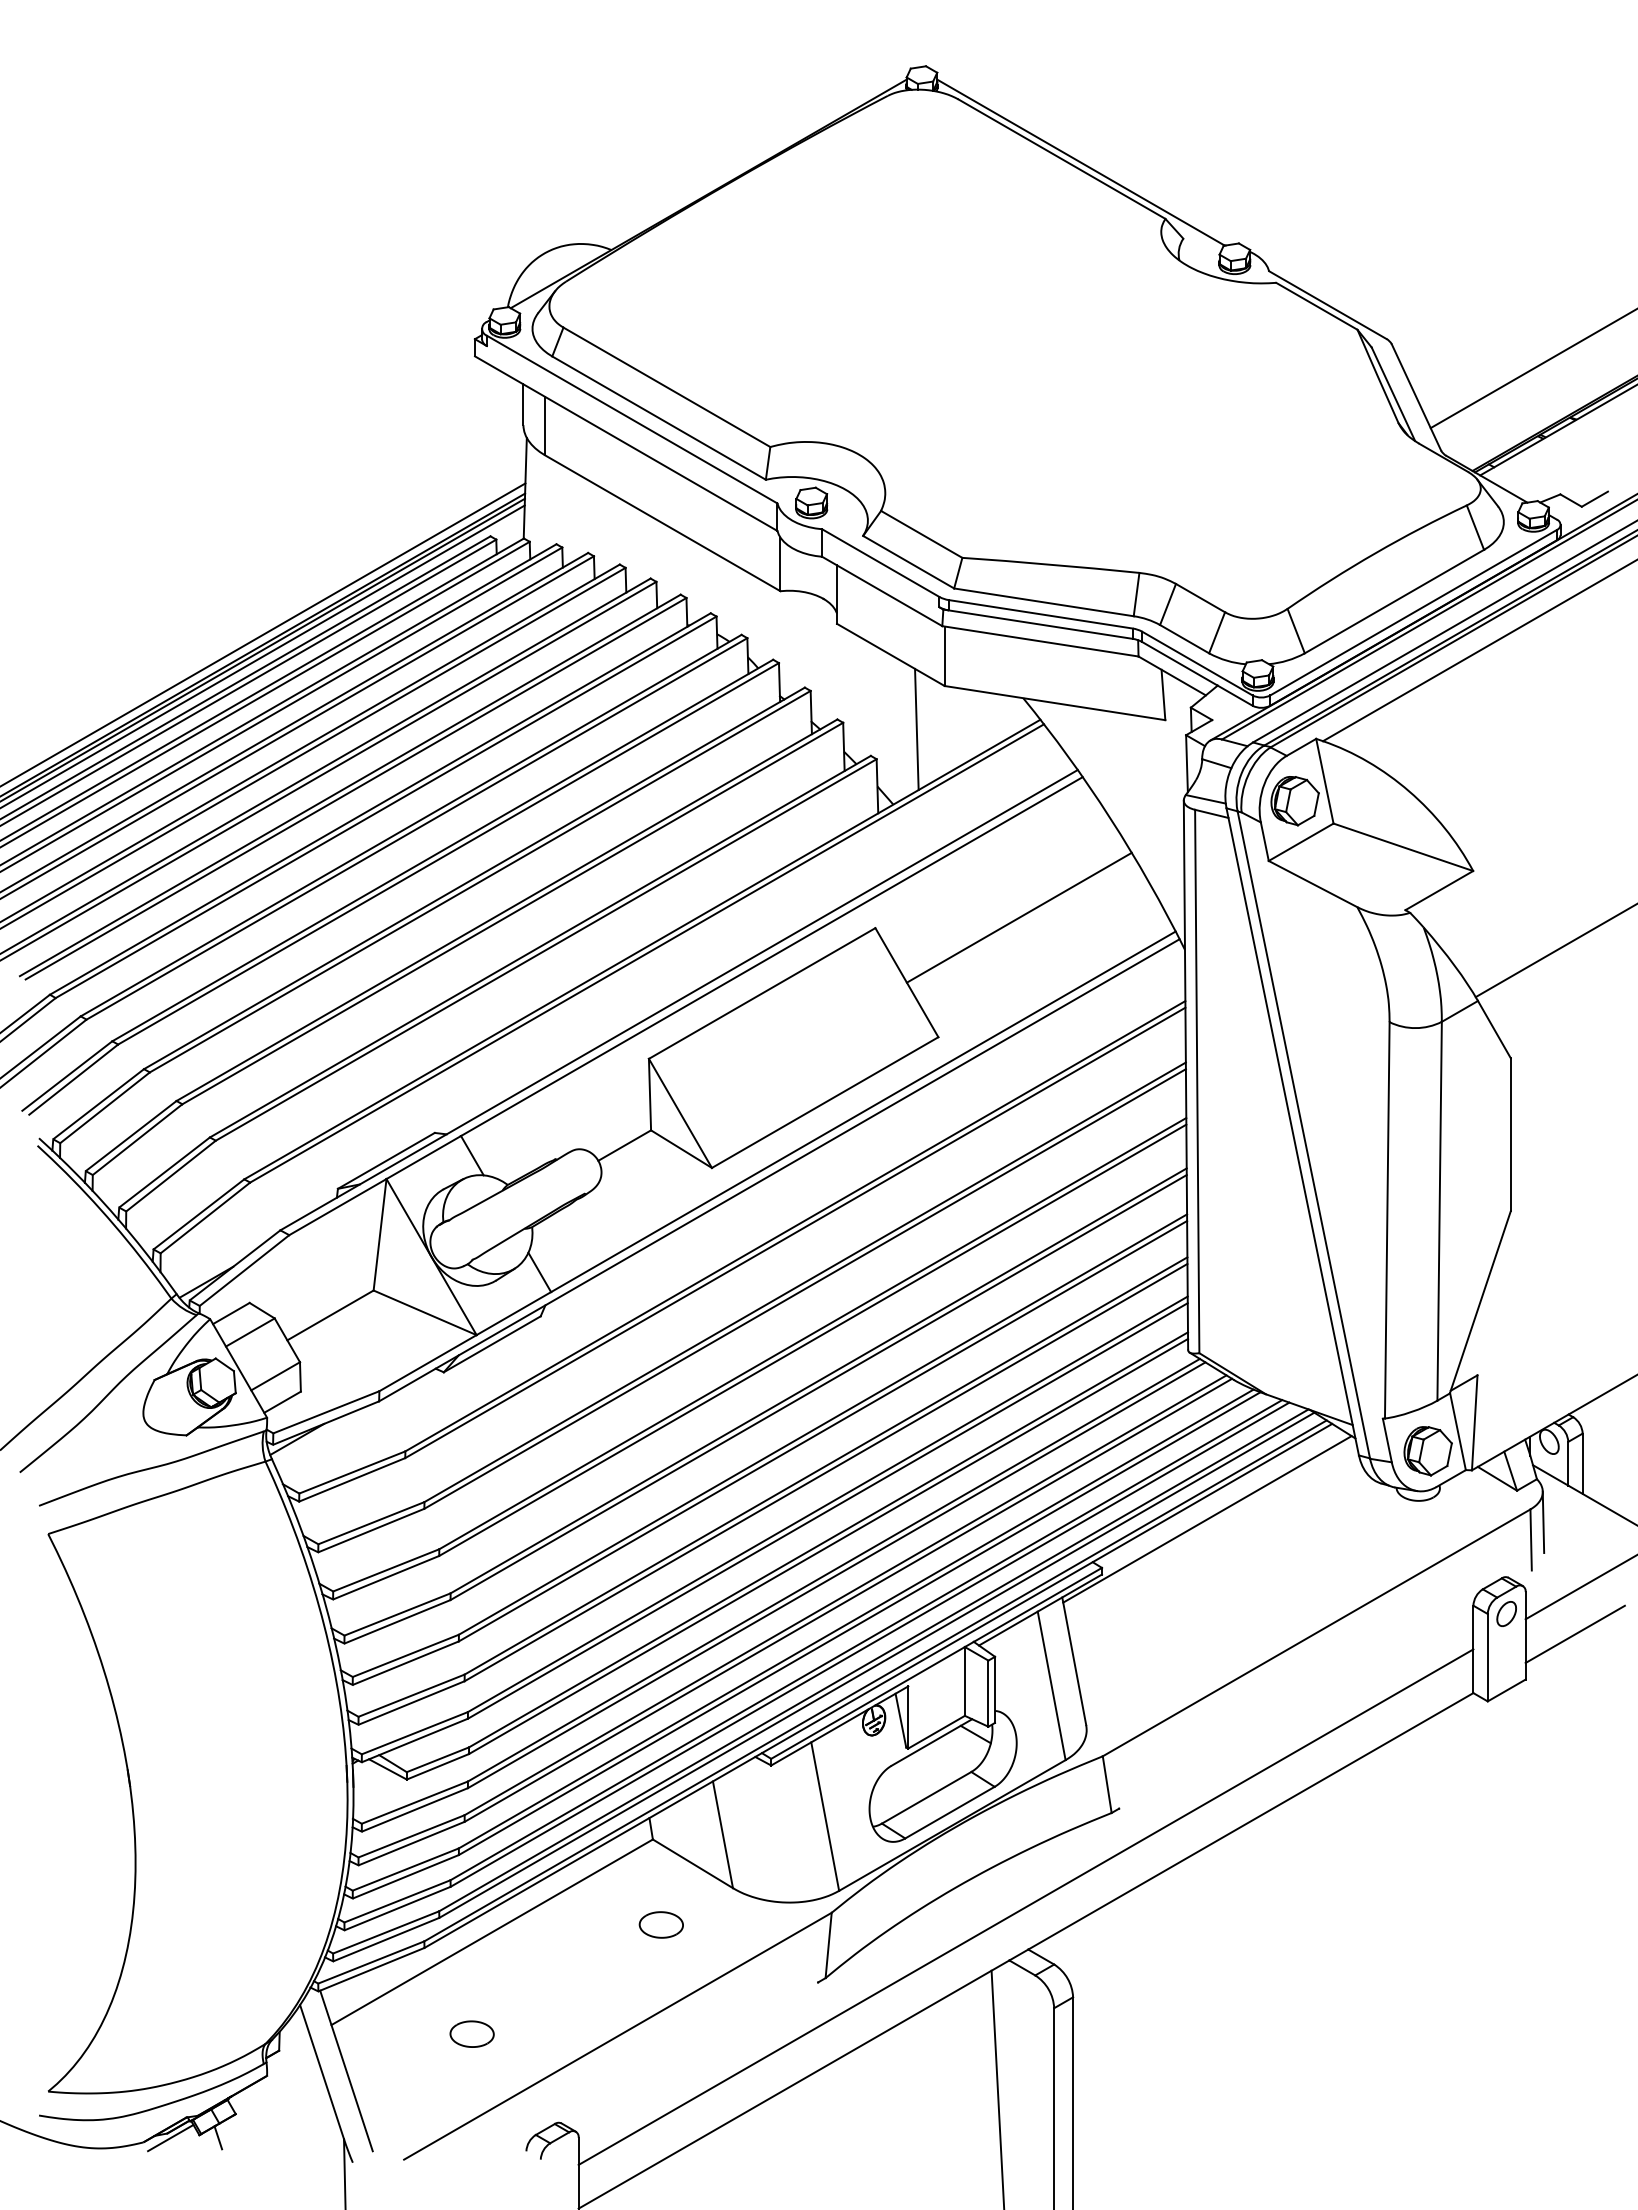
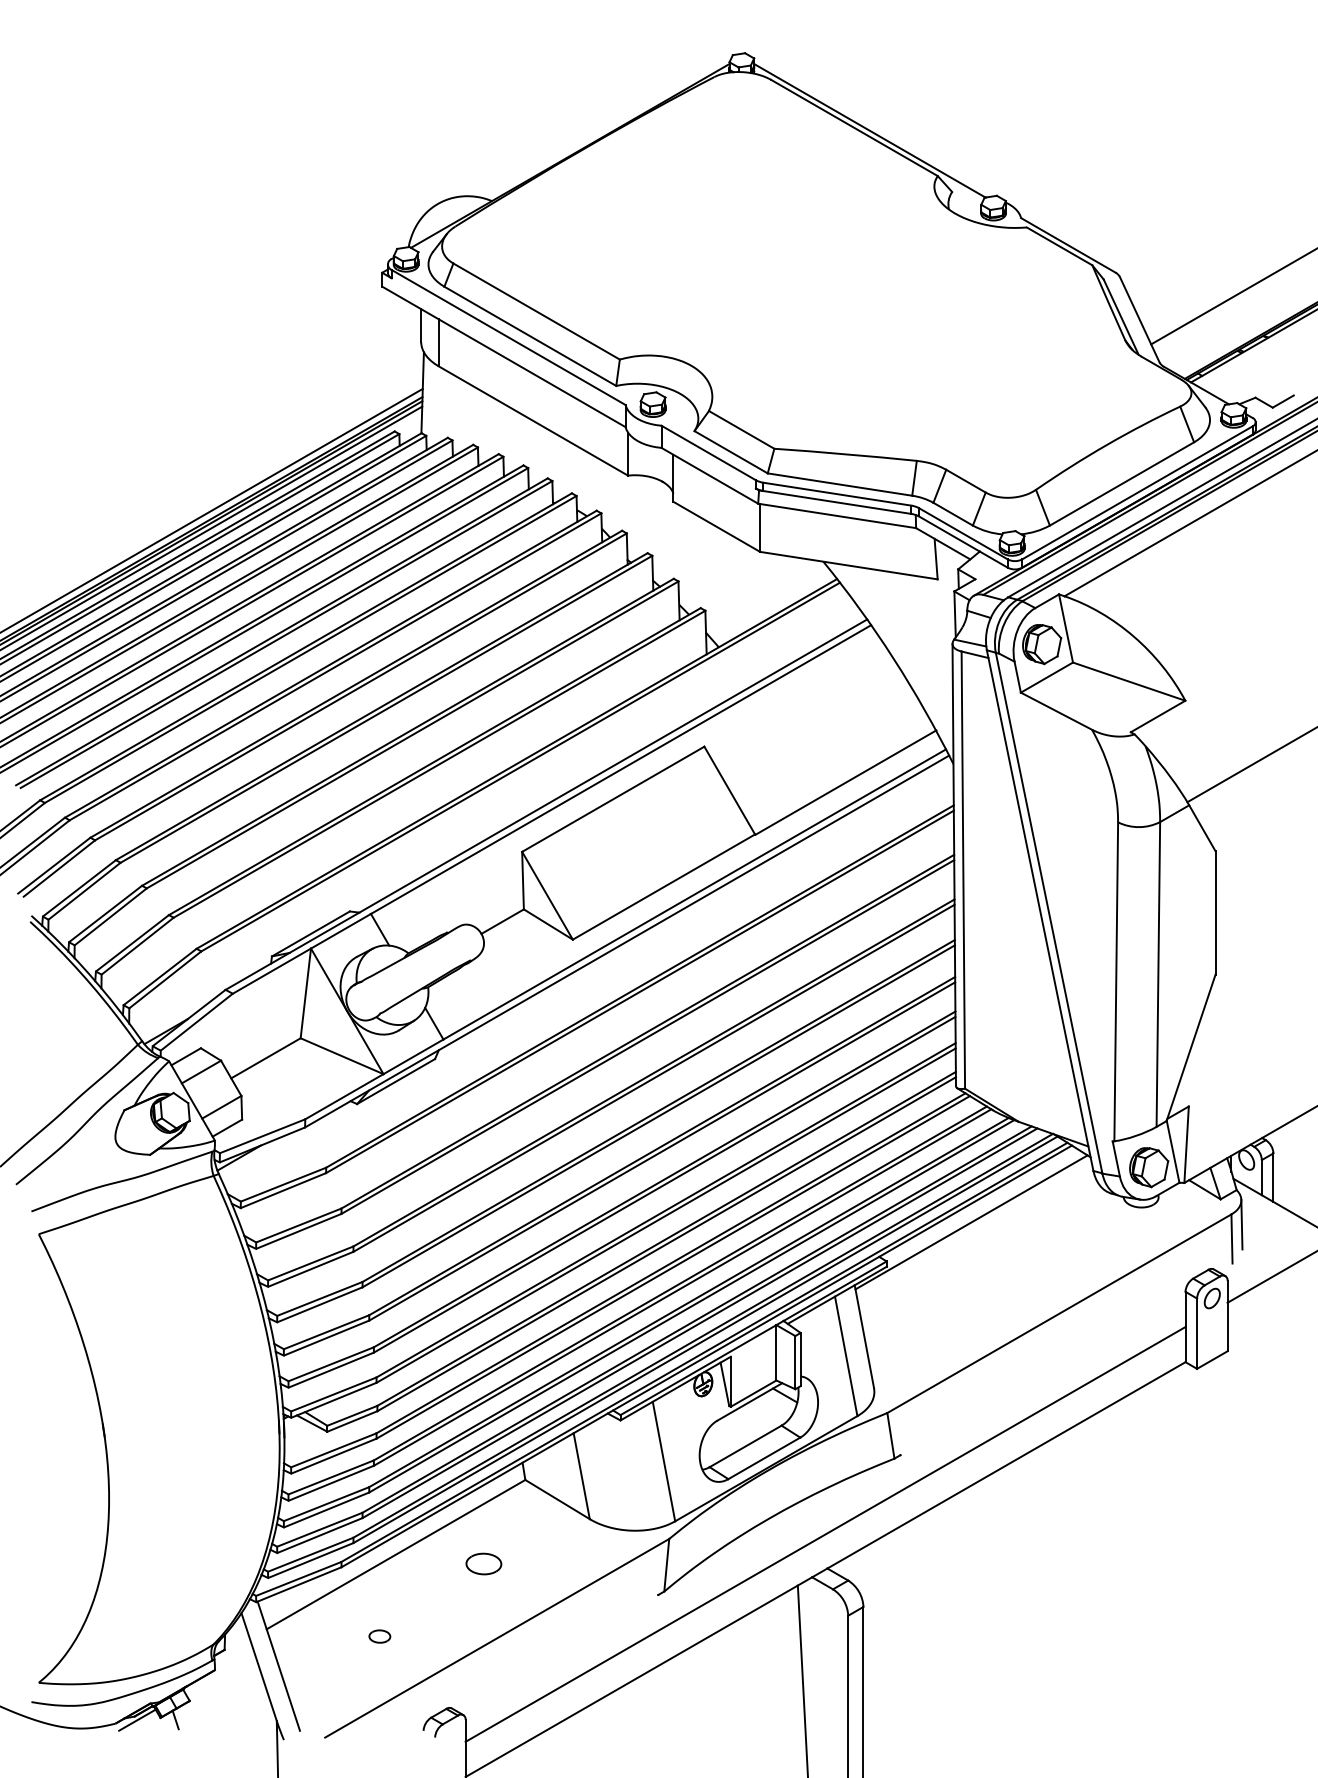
line: (916, 729) -> (737, 586), removed
line: (1018, 917) -> (845, 782), moved
line: (1574, 1633) -> (1266, 1314), removed
part: (660, 1924) -> (483, 1563), moved
part: (471, 2033) -> (379, 1636), size x0.6

